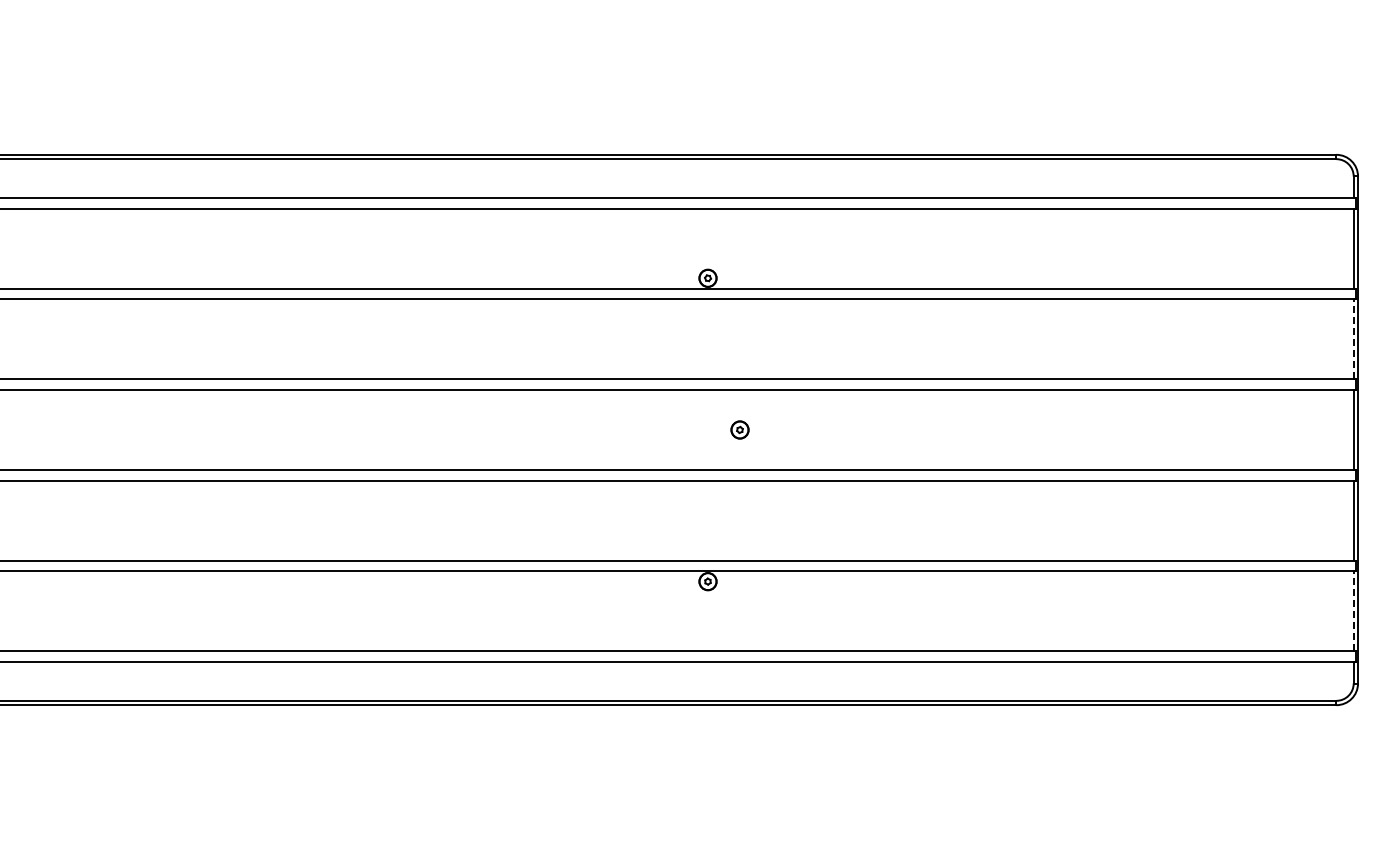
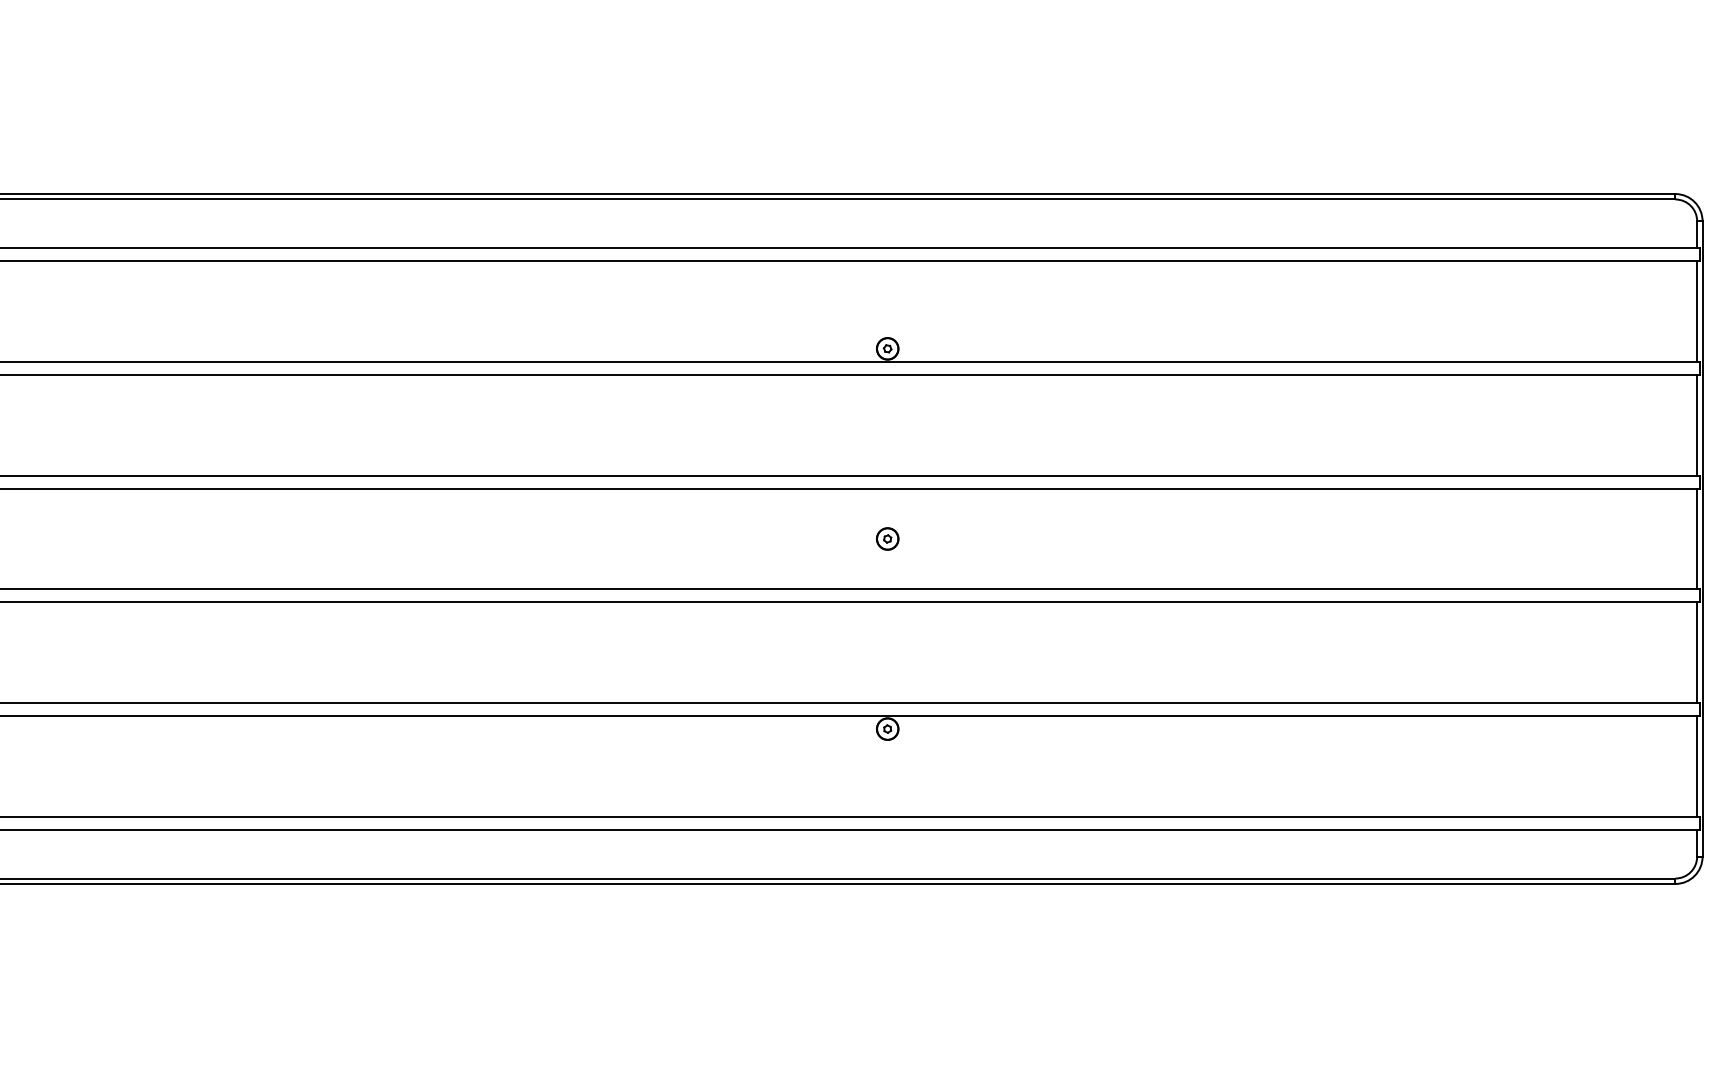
line: (1353, 338) -> (1696, 424), dashed -> solid
part: (739, 429) -> (887, 538), moved
line: (1353, 610) -> (1696, 765), dashed -> solid

